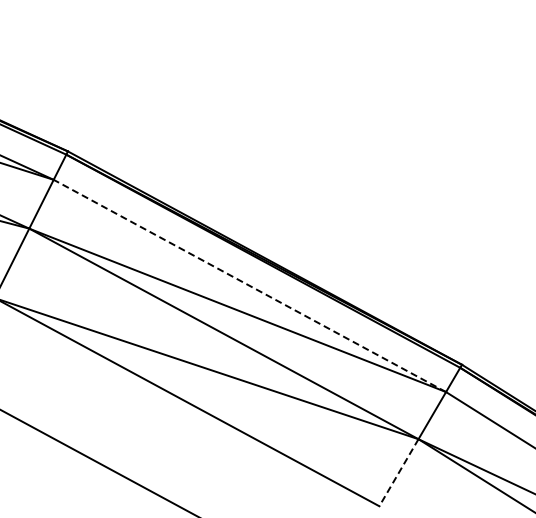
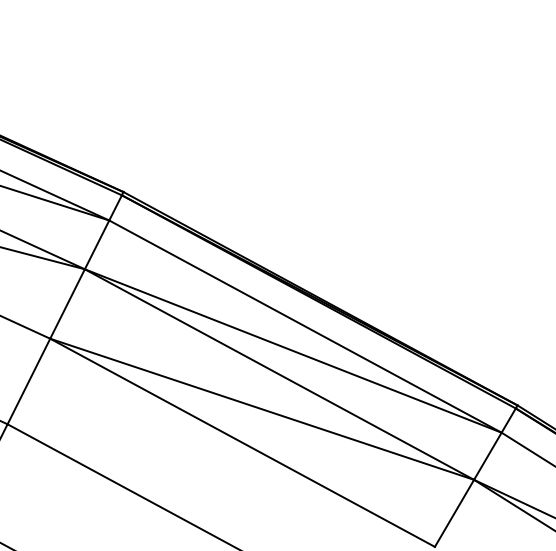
line: (249, 285) -> (305, 326), dashed -> solid
line: (398, 472) -> (454, 513), dashed -> solid

